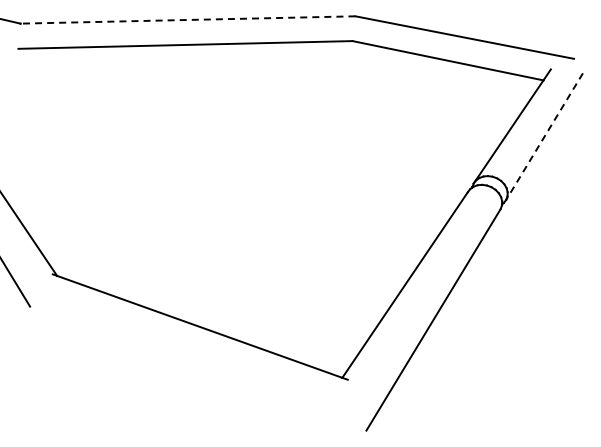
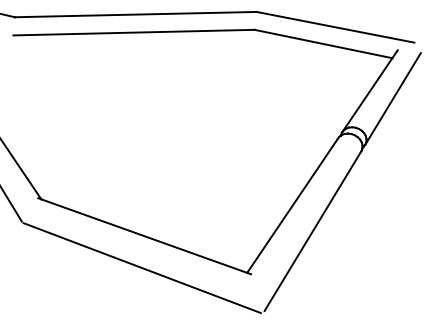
line: (187, 19) -> (135, 14), dashed -> solid
line: (544, 137) -> (393, 99), dashed -> solid
line: (196, 370) -> (141, 267), added

